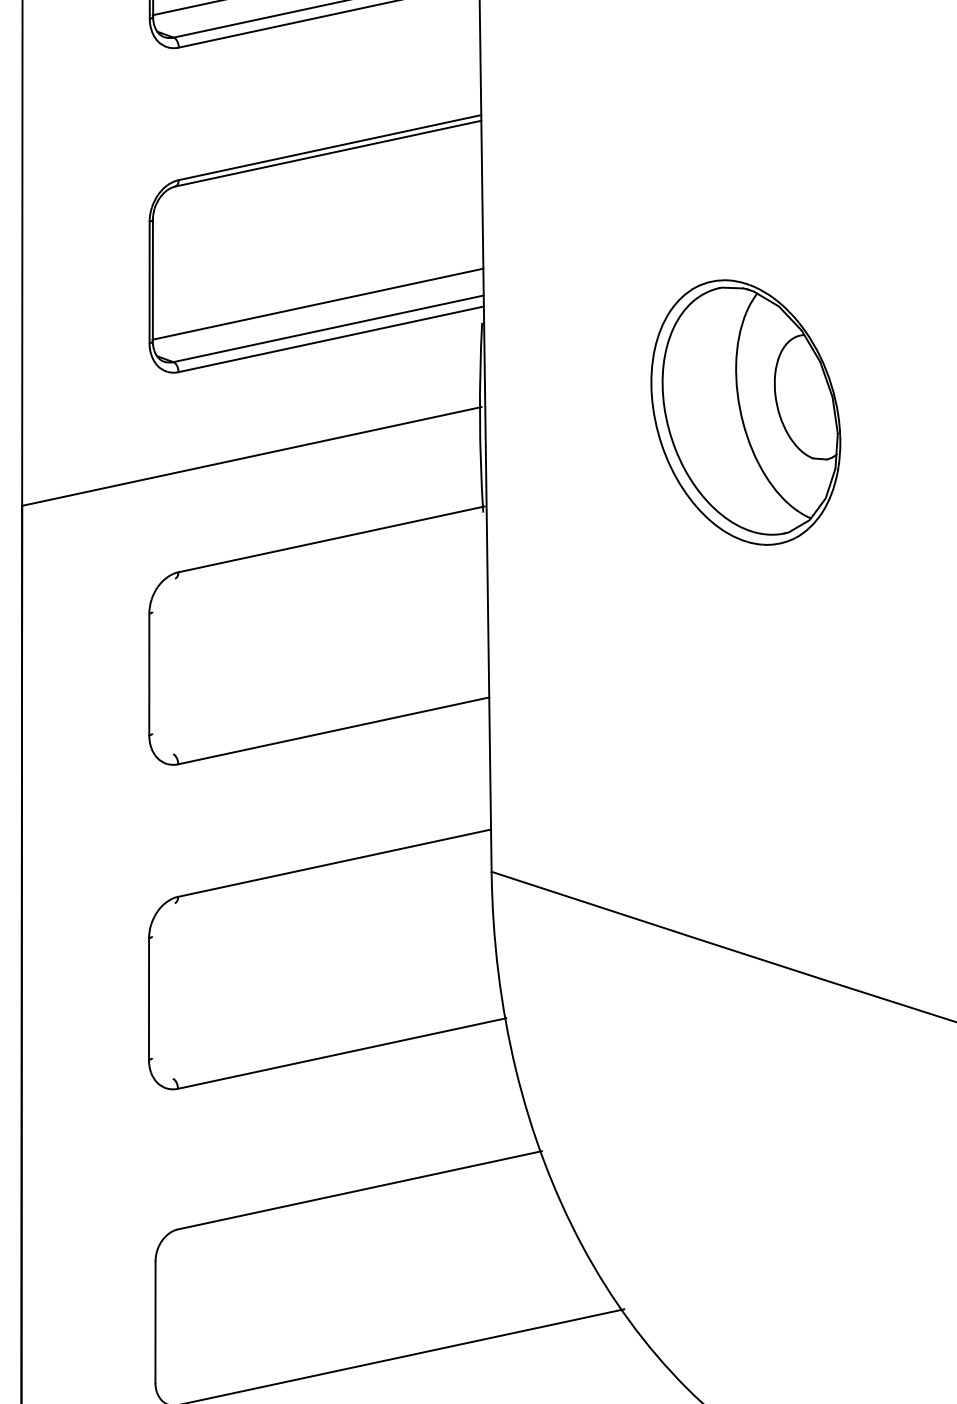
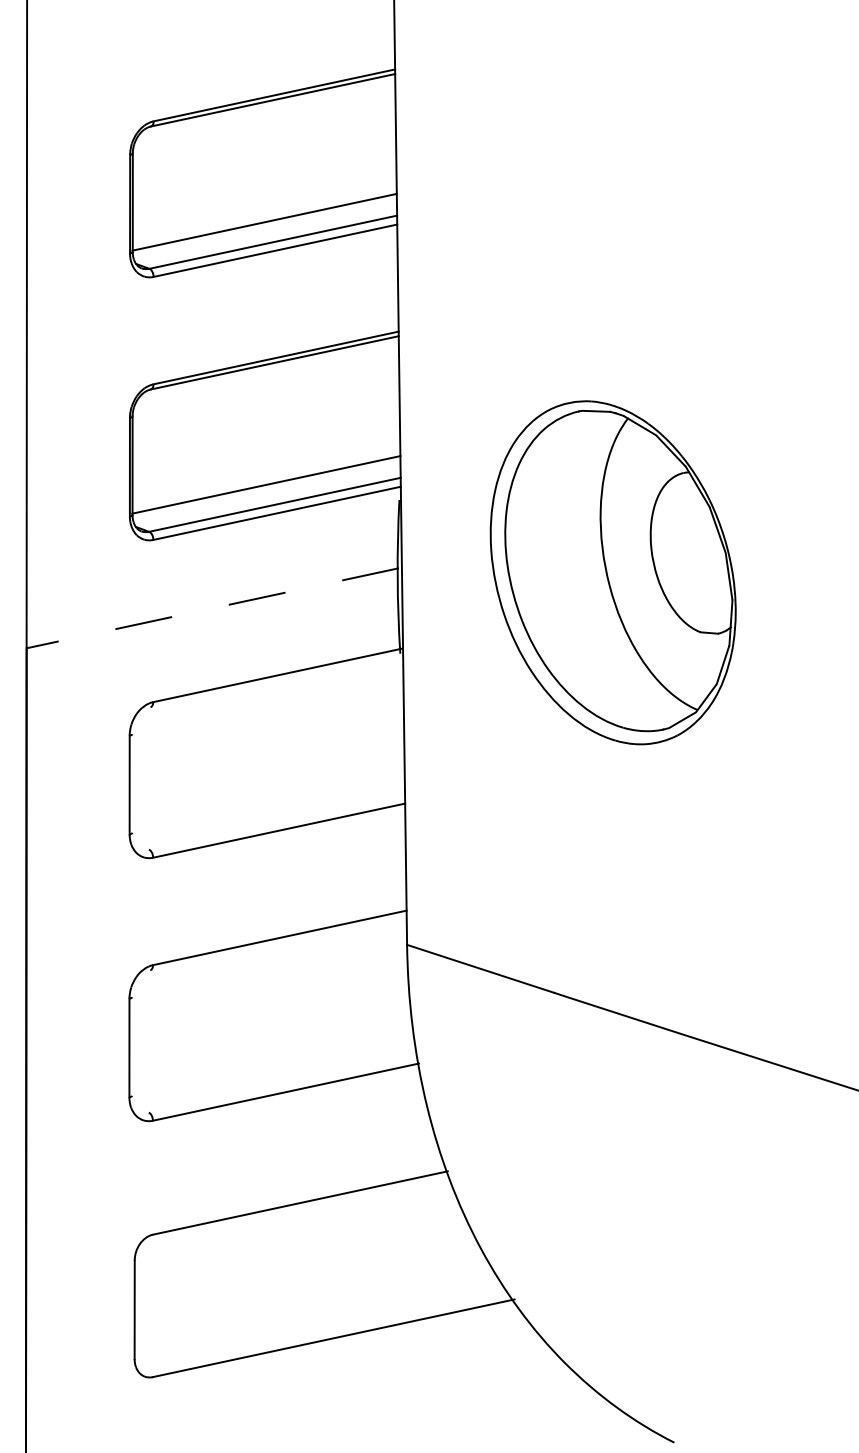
part: (745, 412) -> (612, 572), size x1.6
line: (251, 456) -> (212, 608), solid -> dashed

